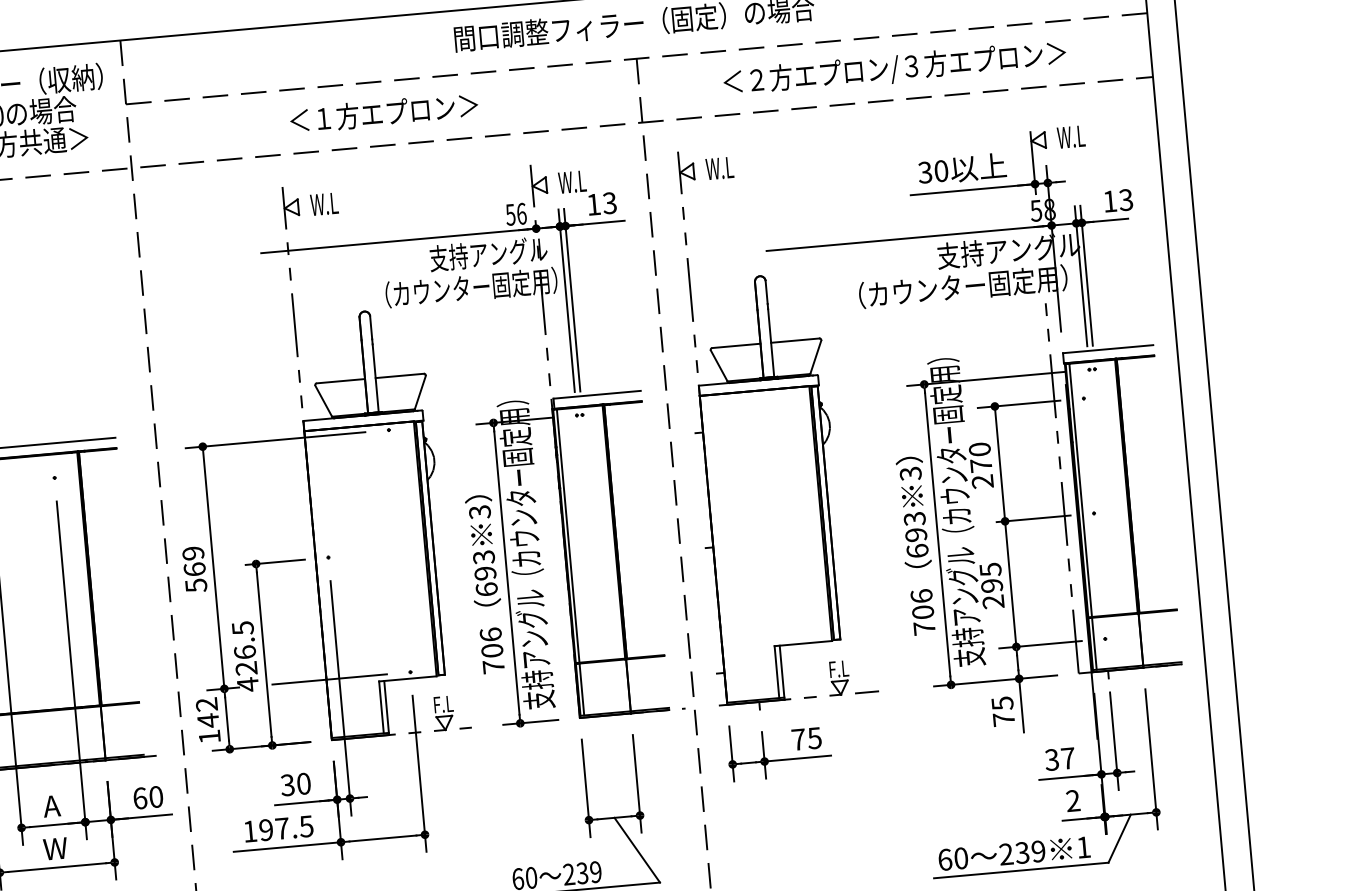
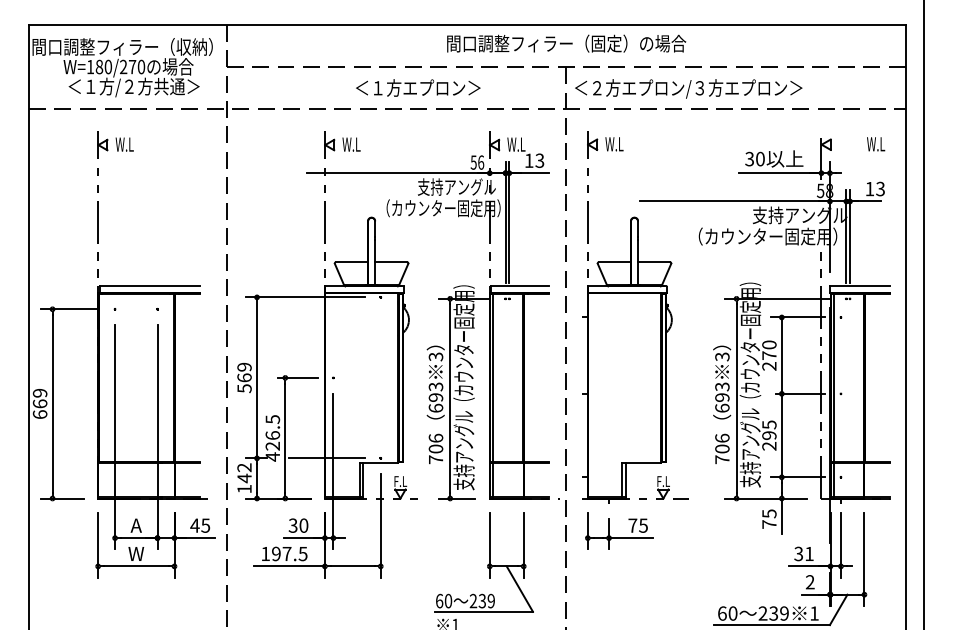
text: (894, 68) -> (688, 88), moved
text: (384, 112) -> (418, 87), moved
text: (1071, 137) -> (876, 144), moved
text: (1068, 757) -> (809, 553), 37 -> 31
text: (148, 797) -> (200, 525), 60 -> 45

